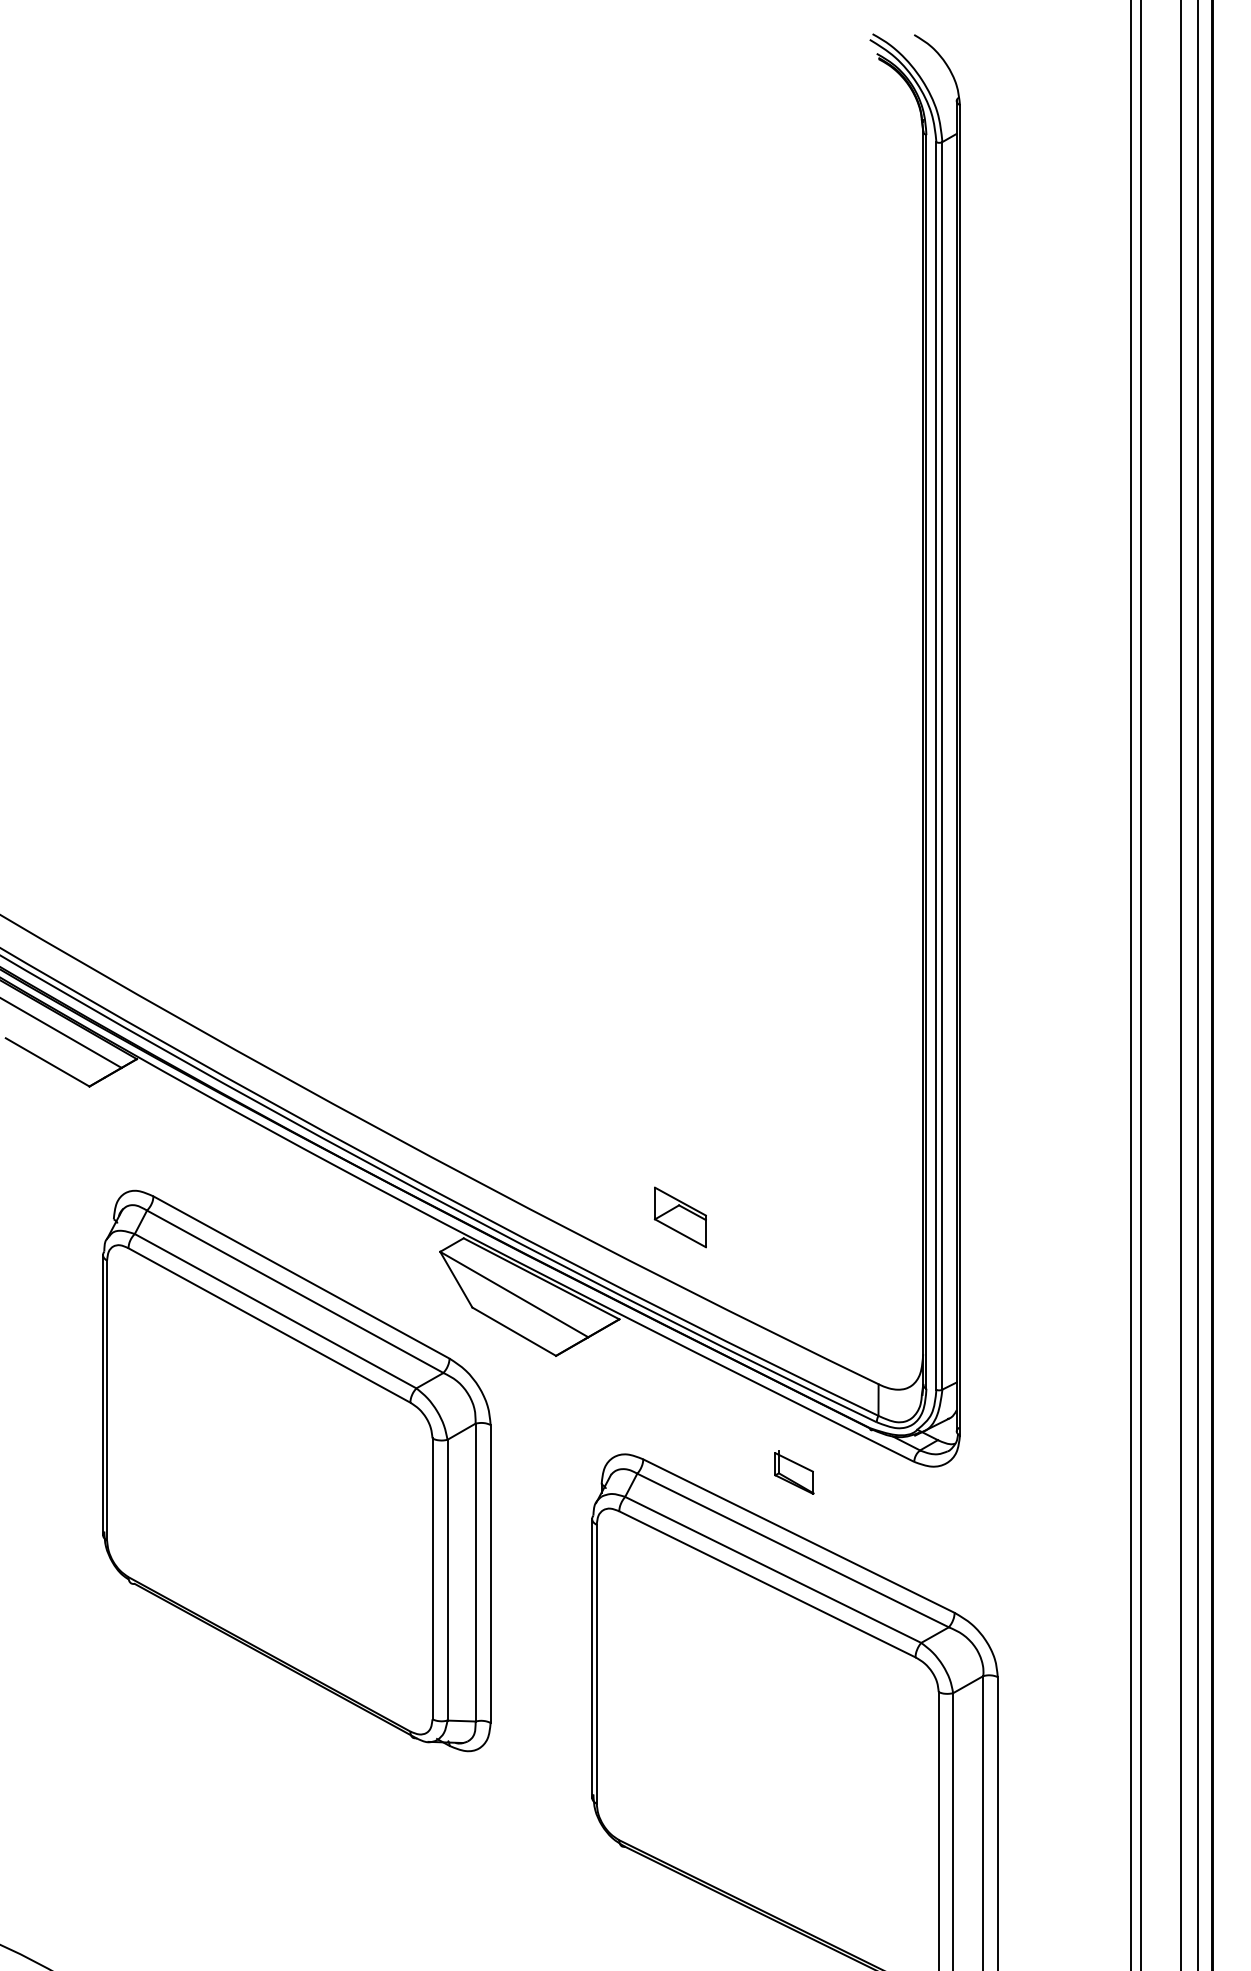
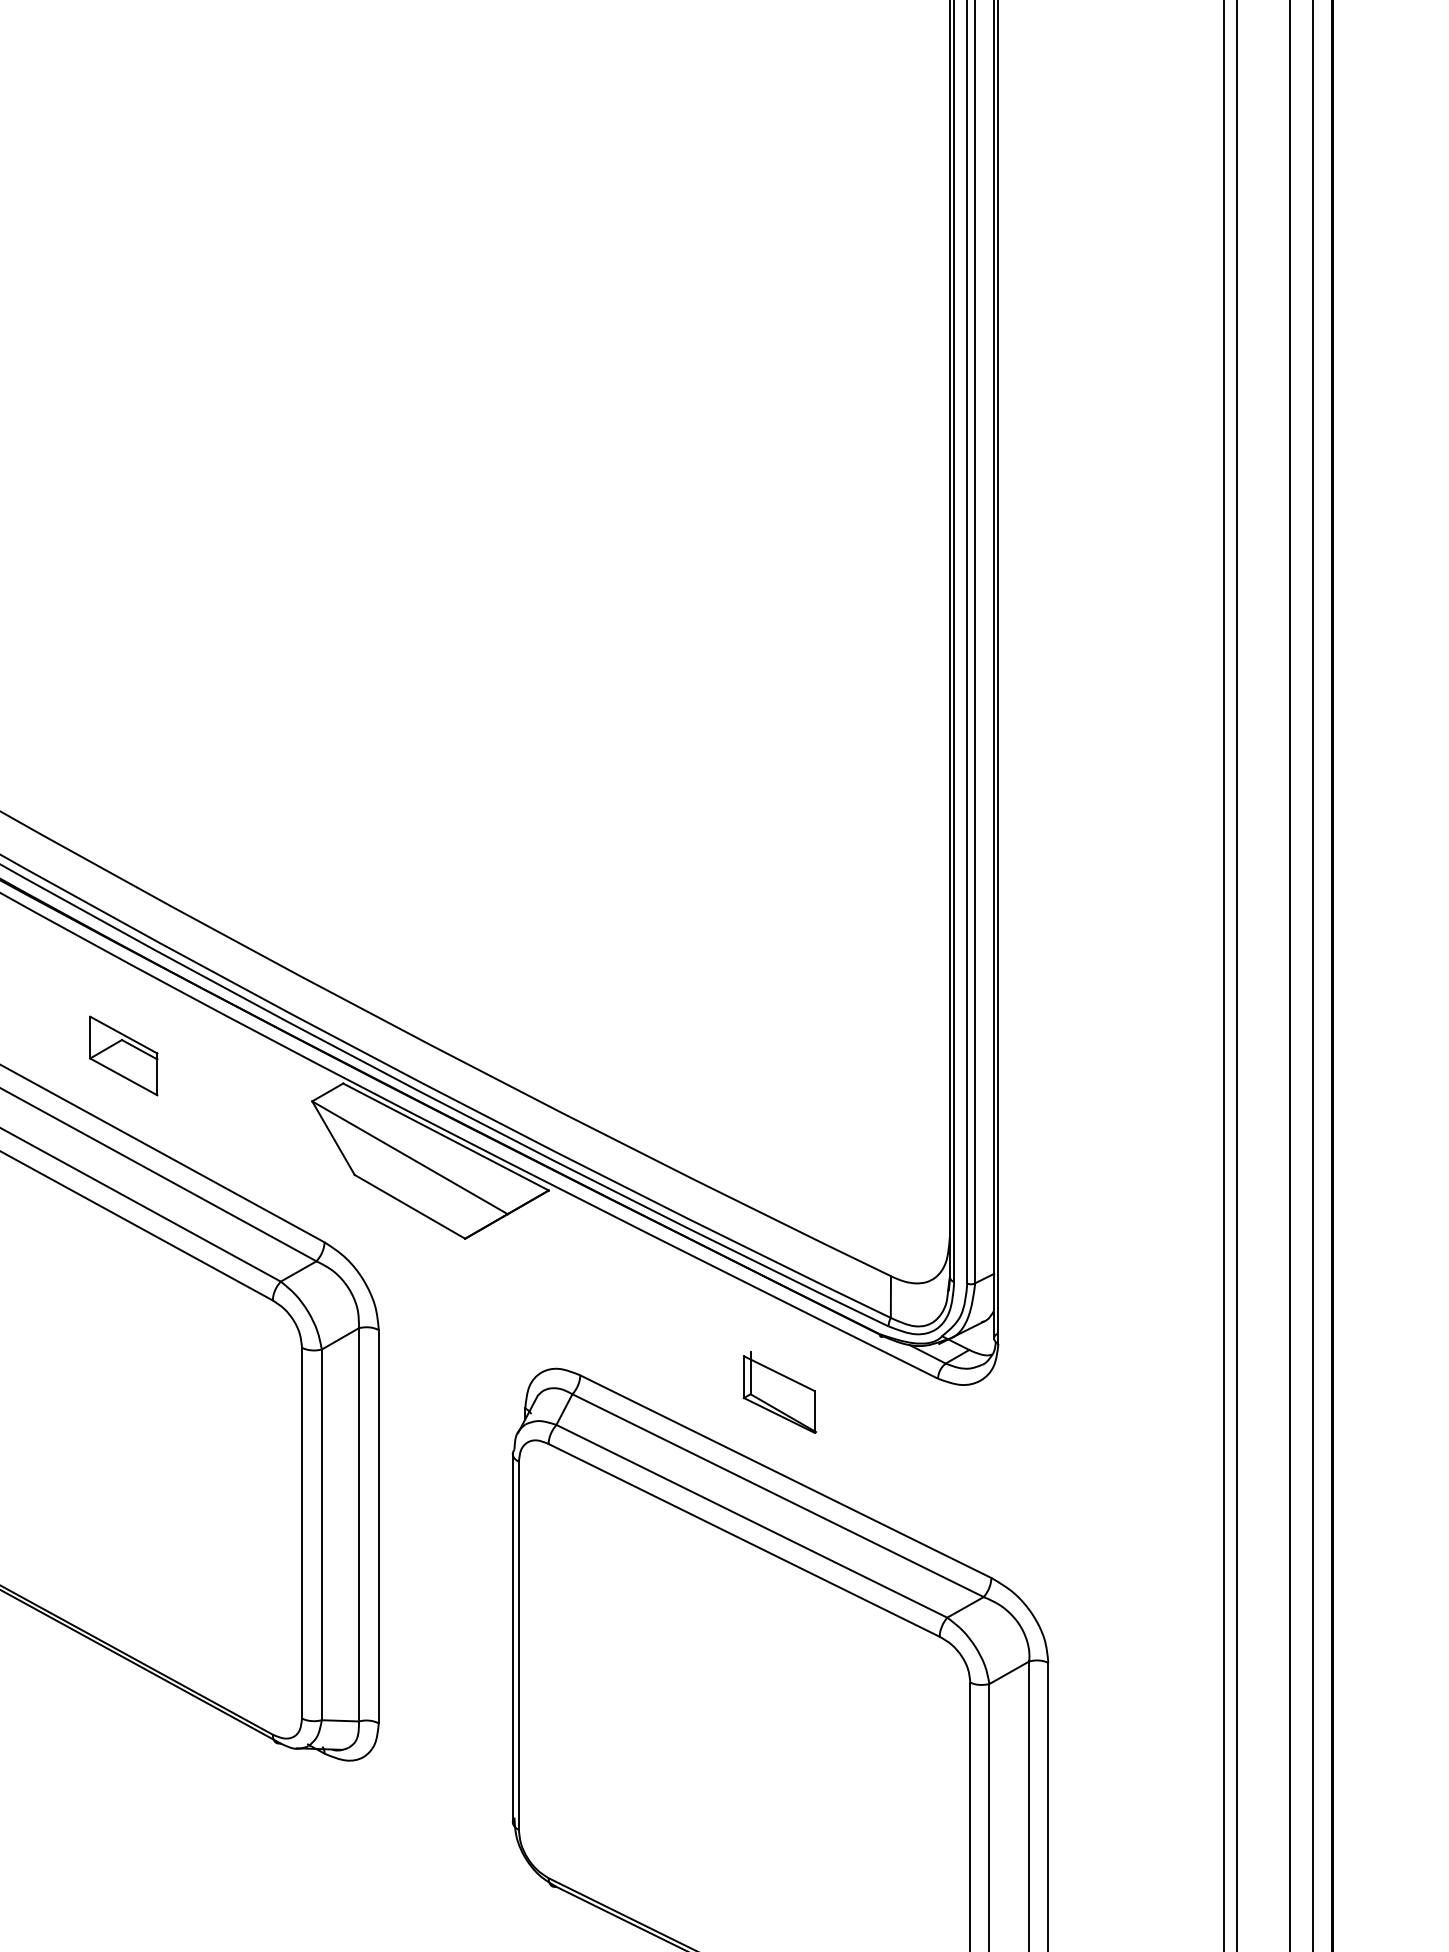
part: (679, 1217) -> (122, 1056), moved
part: (794, 1472) -> (779, 1392), size x1.43

